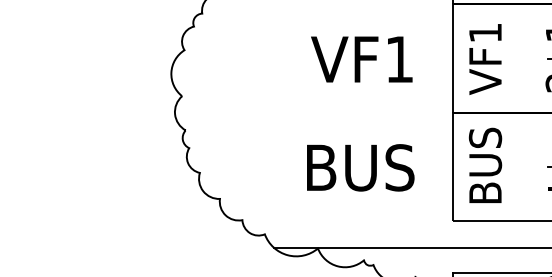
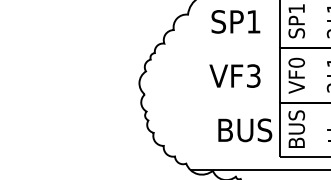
text: (484, 32) -> (296, 62), VF1 -> VF0
text: (399, 58) -> (253, 75), VF1 -> VF3
text: (361, 168) -> (245, 130), moved

